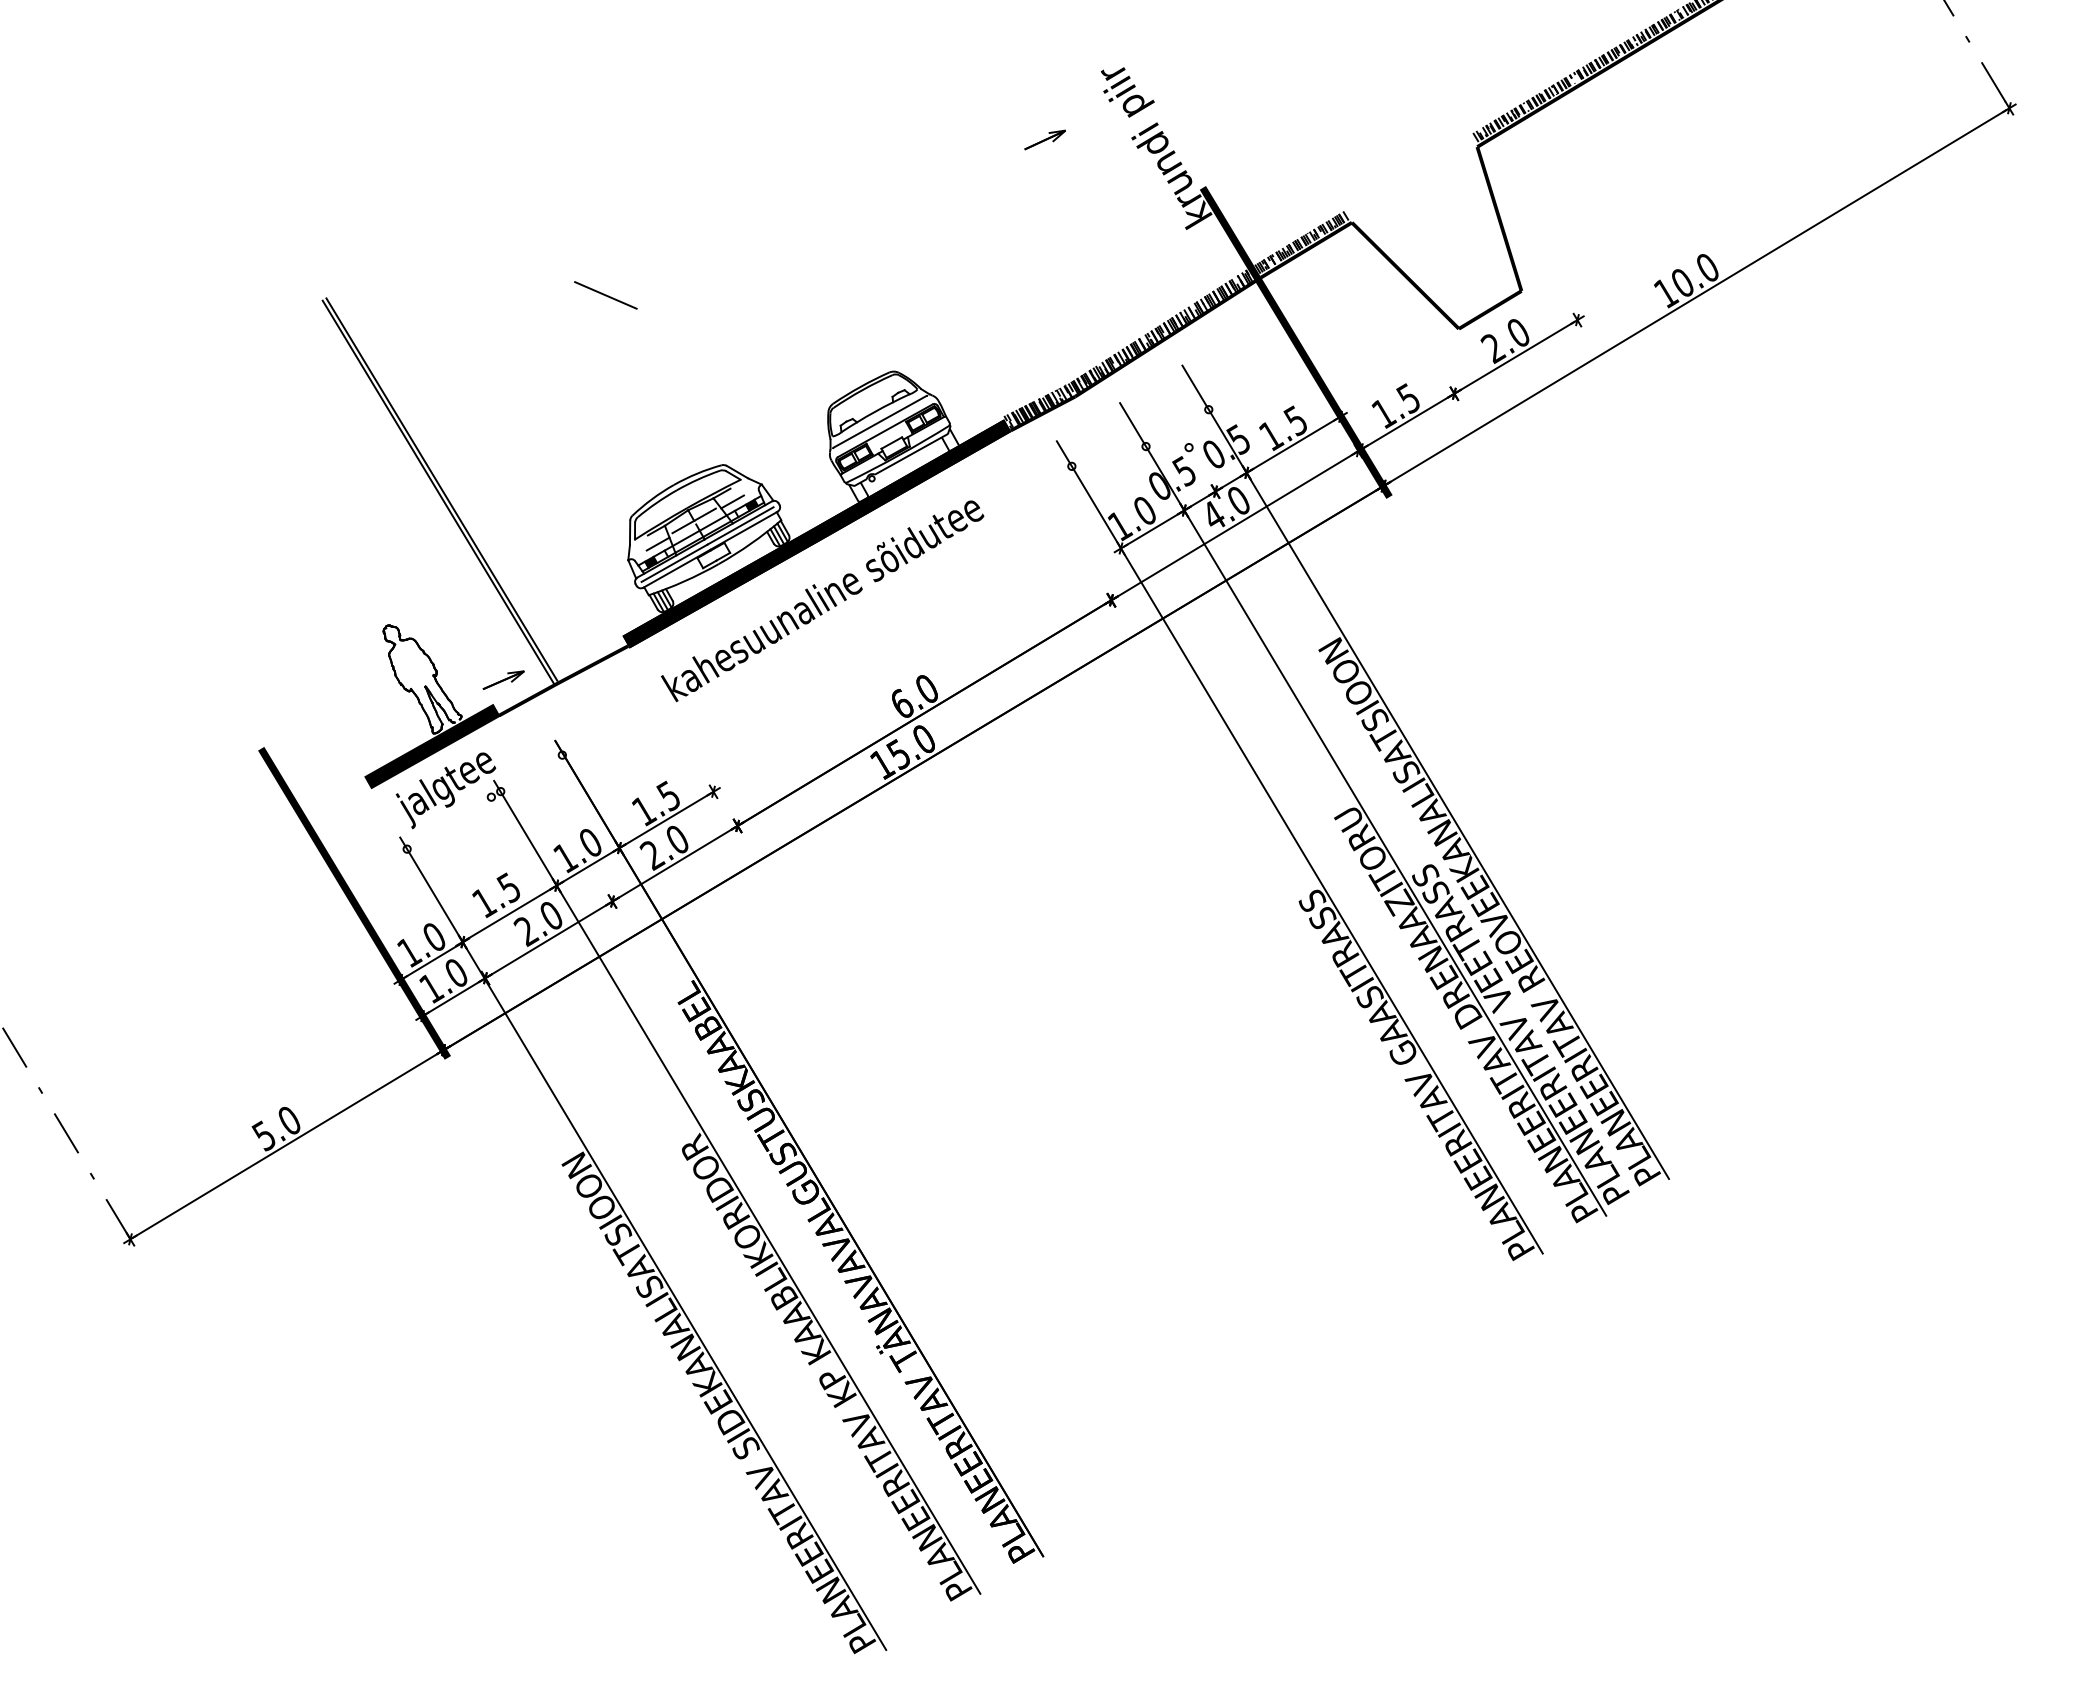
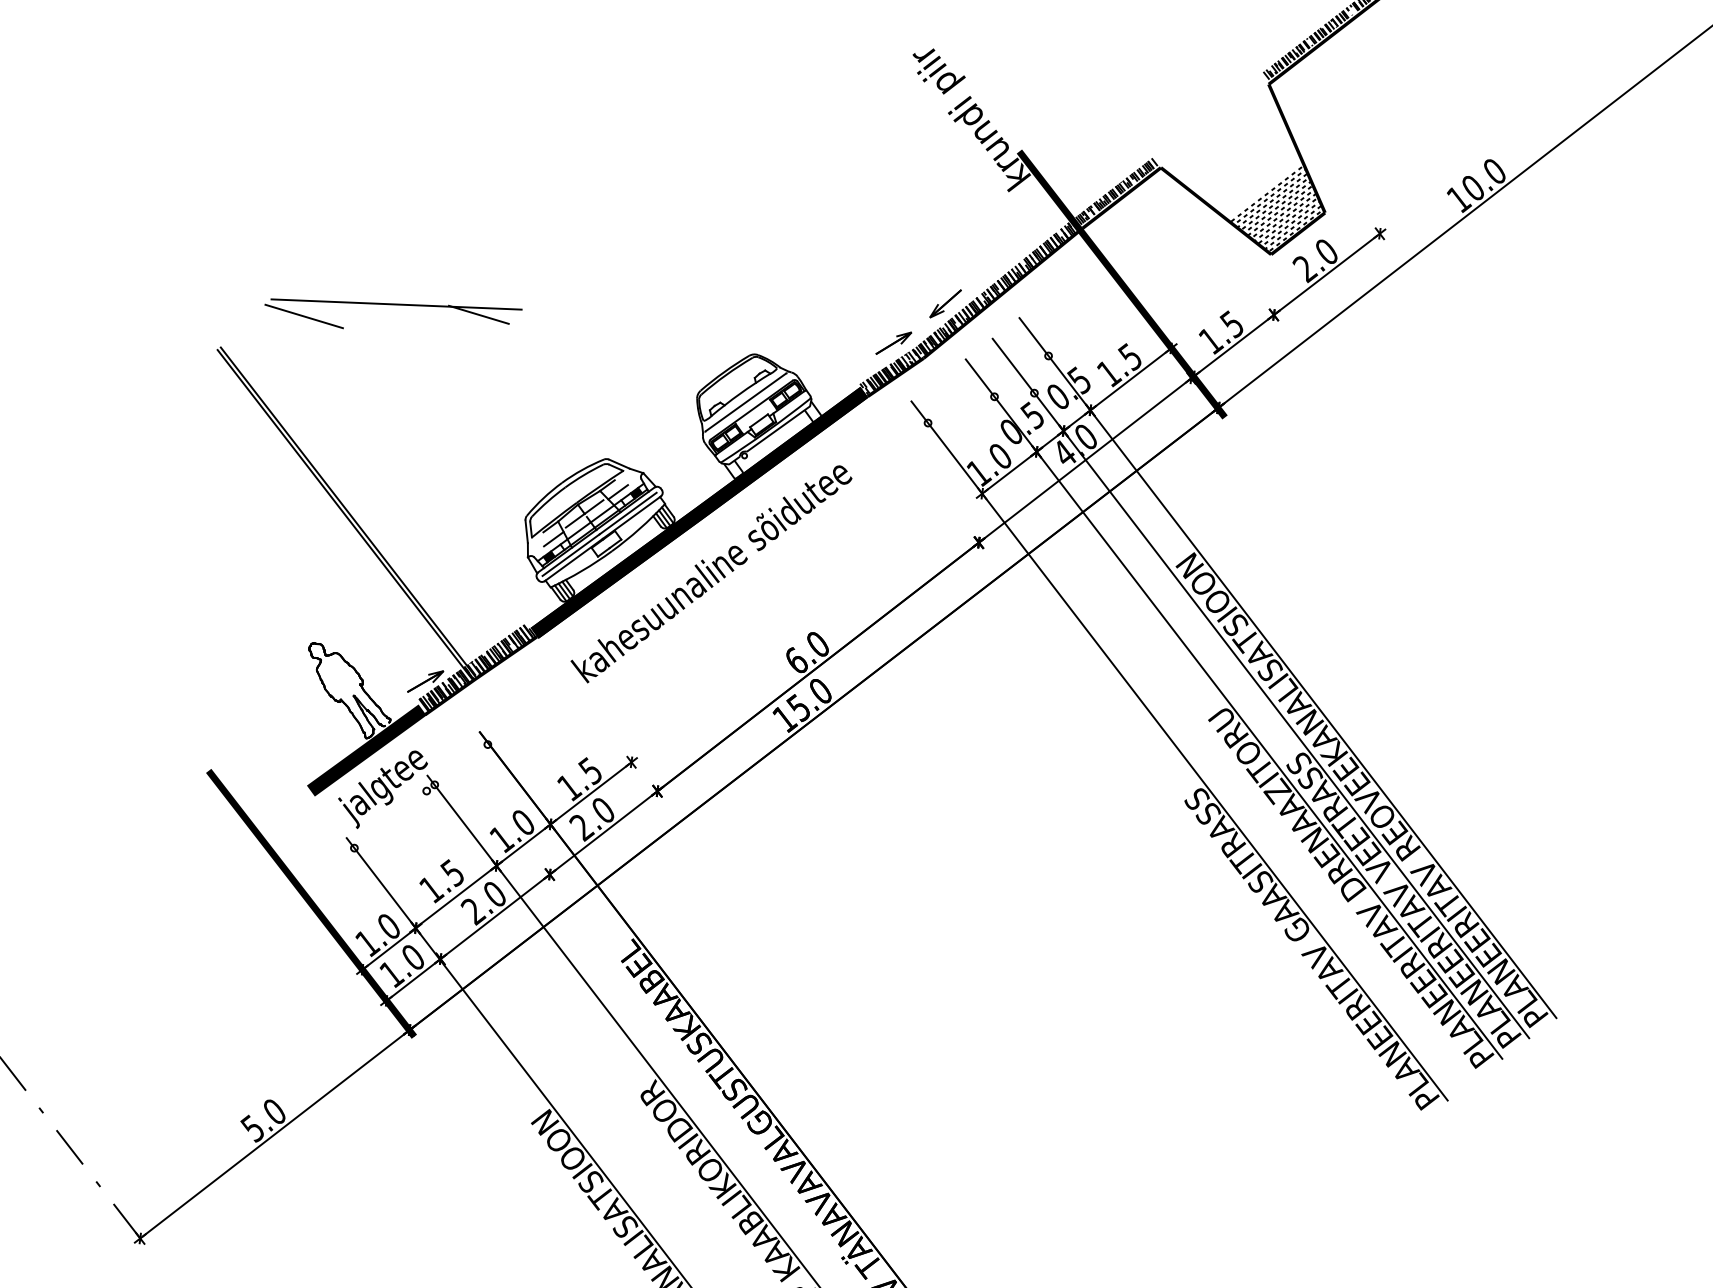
part: (1044, 139) -> (893, 342), moved
line: (519, 274) -> (396, 304), added
line: (419, 275) -> (304, 316), added
hatch: (1469, 281) -> (1275, 209), added
part: (1105, 340) -> (945, 303), added
hatch: (560, 672) -> (477, 668), added
line: (1394, 790) -> (1261, 688), added

